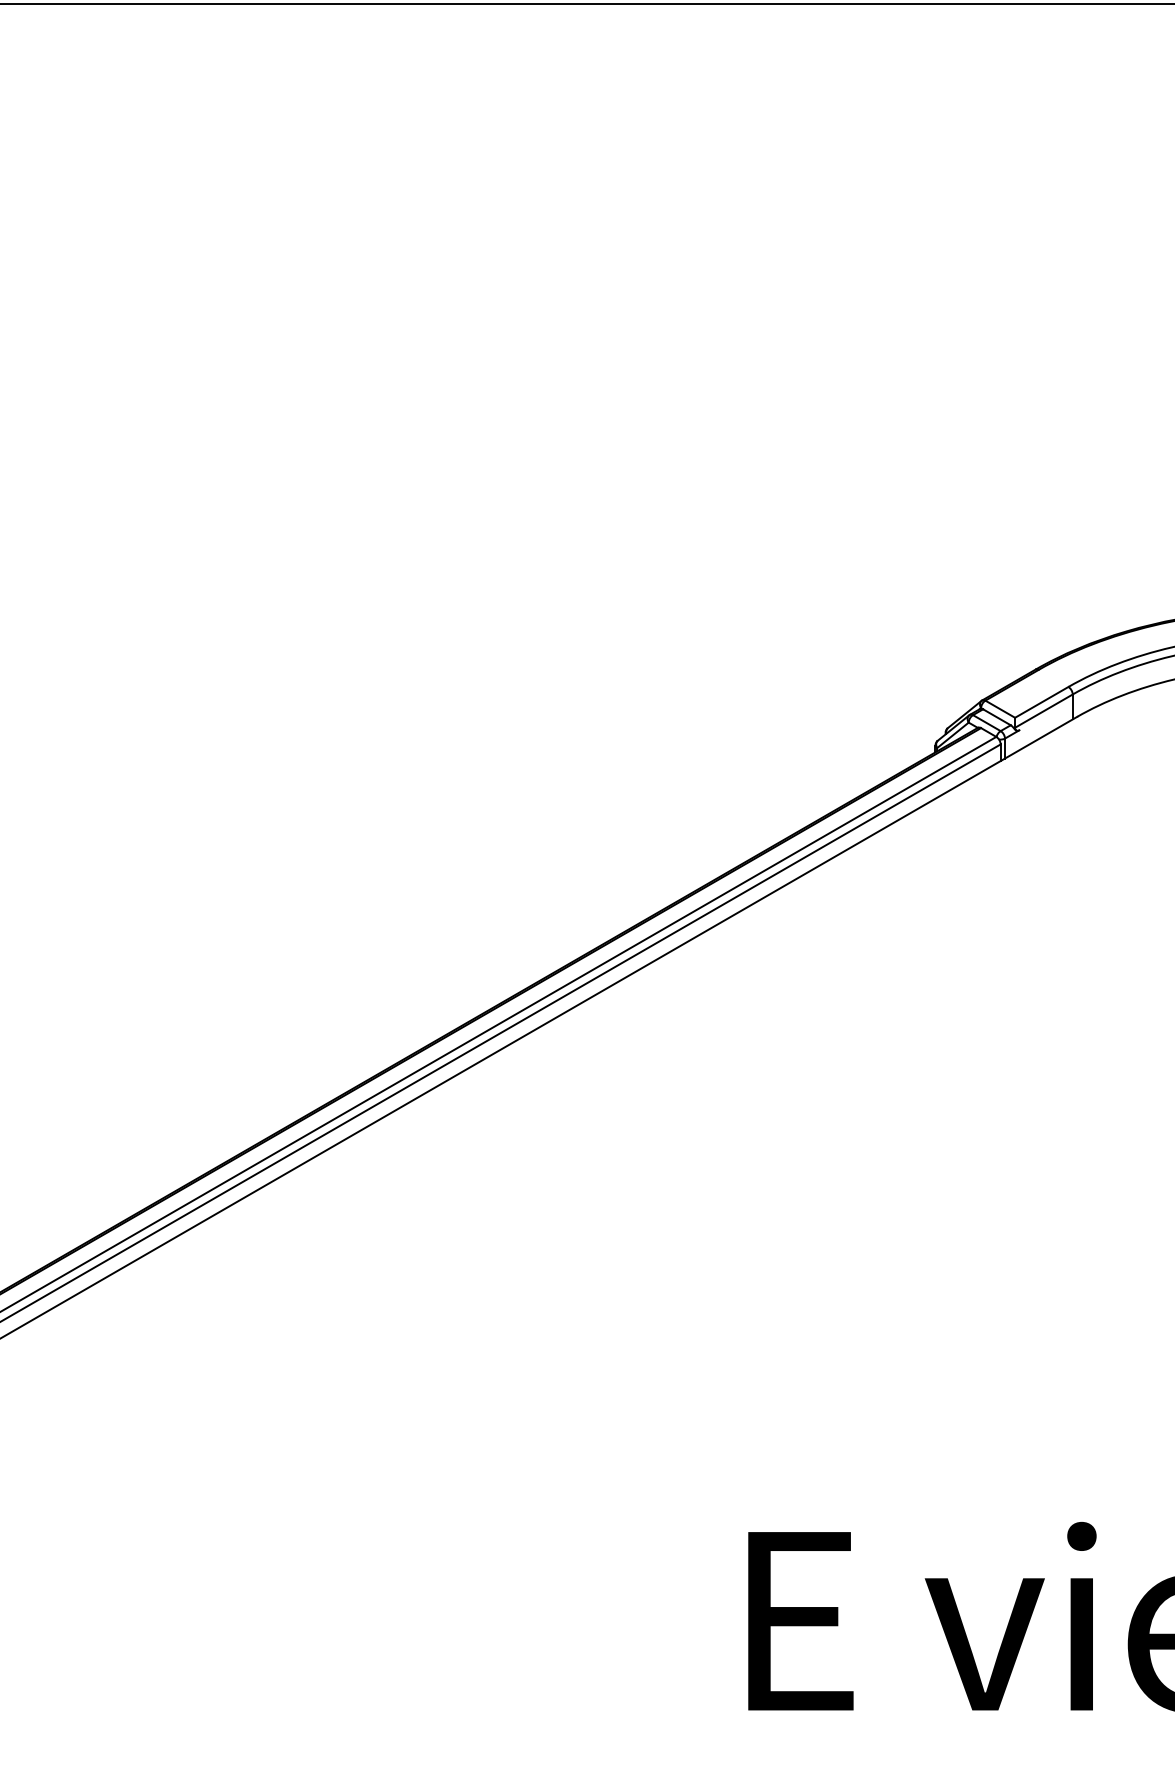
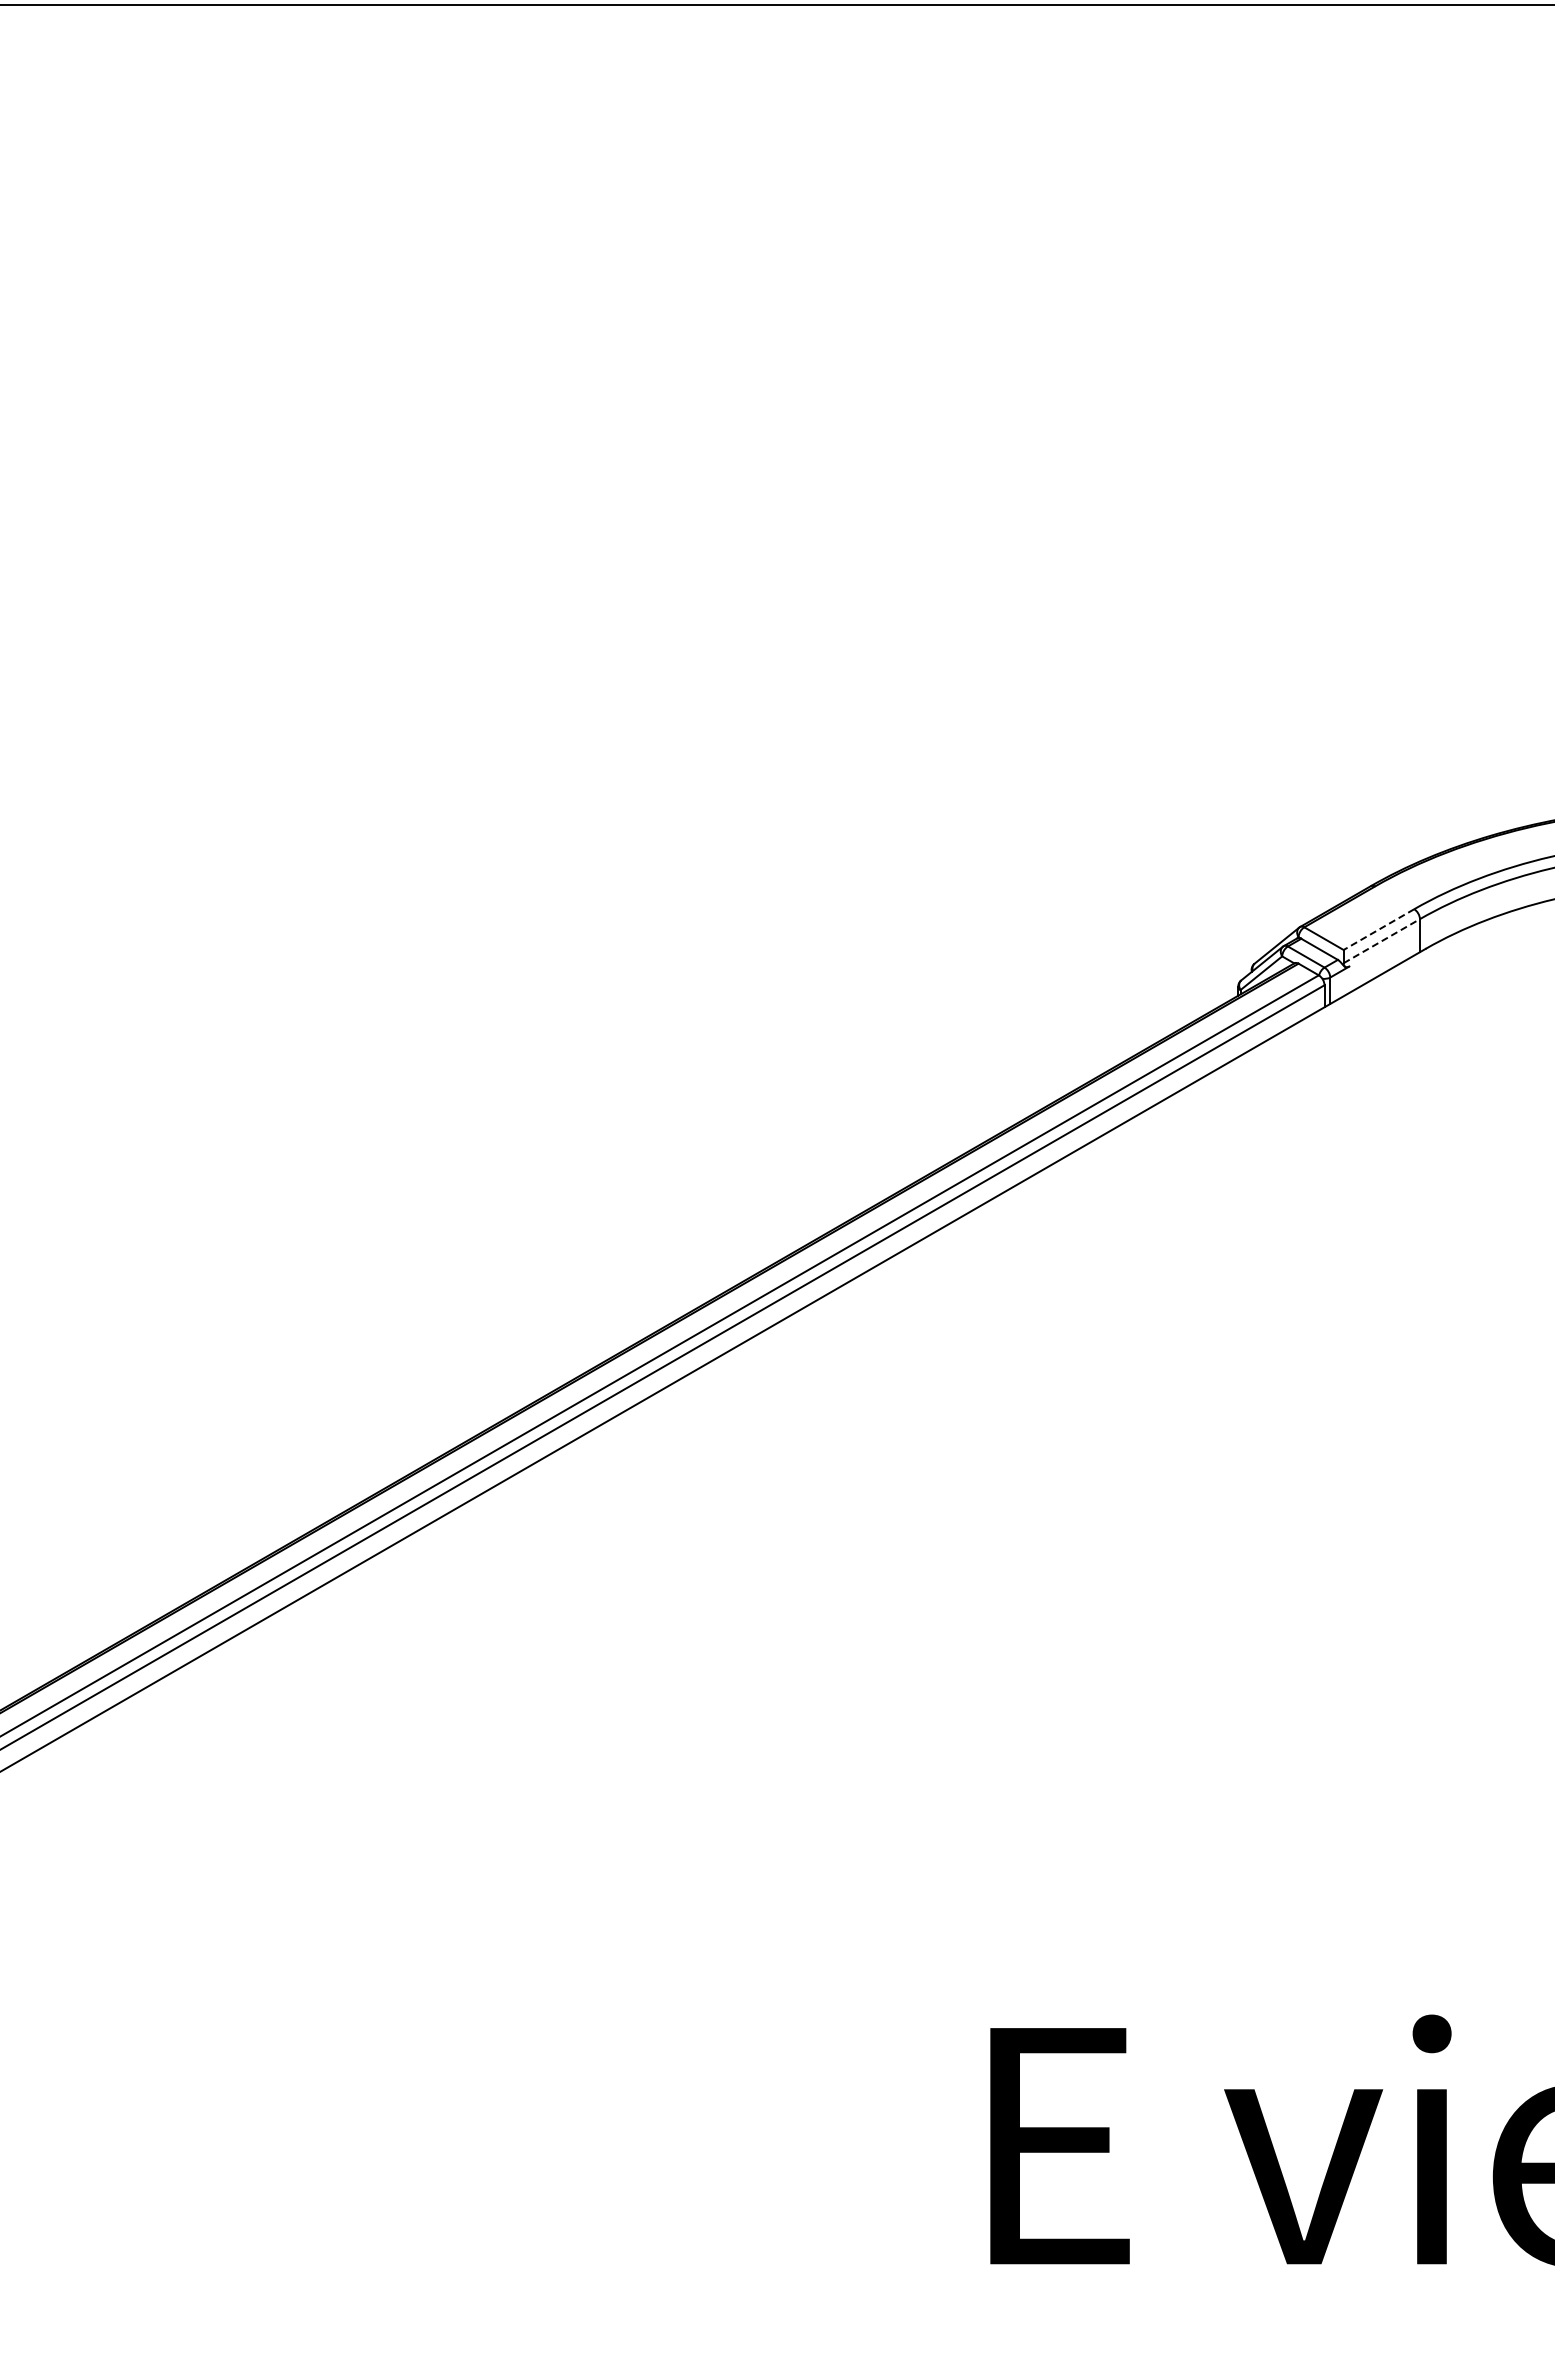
line: (1041, 702) -> (1378, 929), solid -> dashed
line: (1044, 710) -> (1382, 940), solid -> dashed

